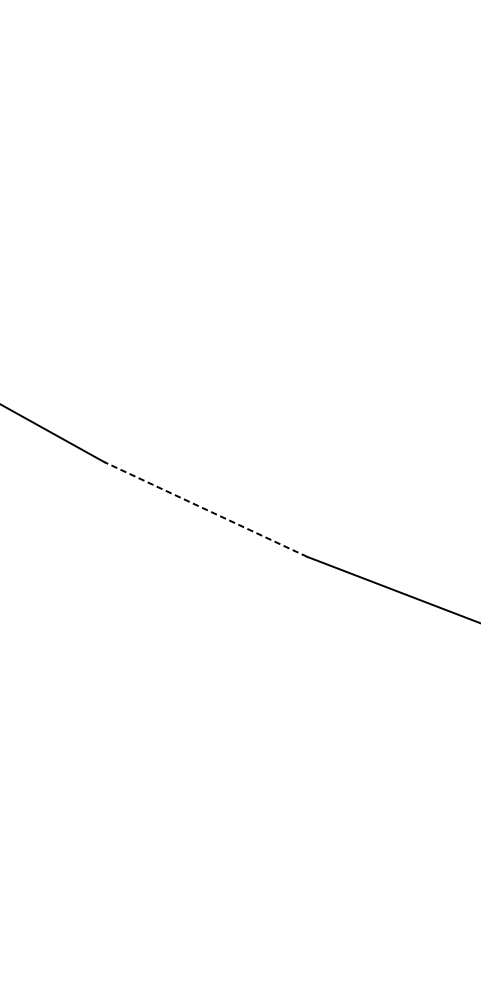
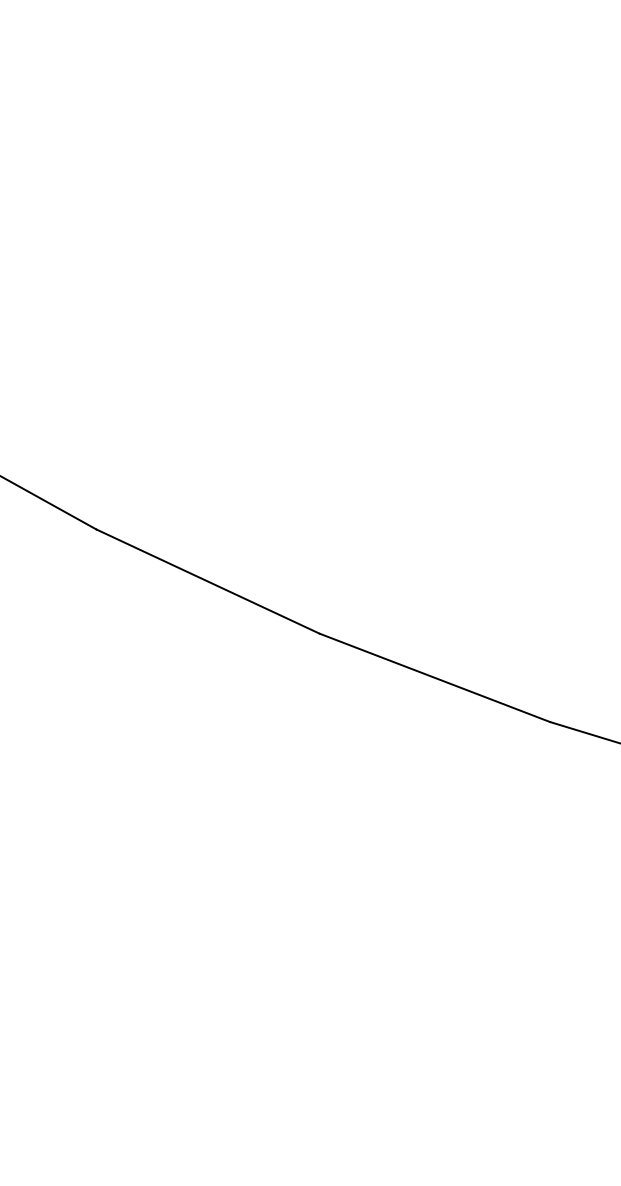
line: (205, 509) -> (207, 581), dashed -> solid

